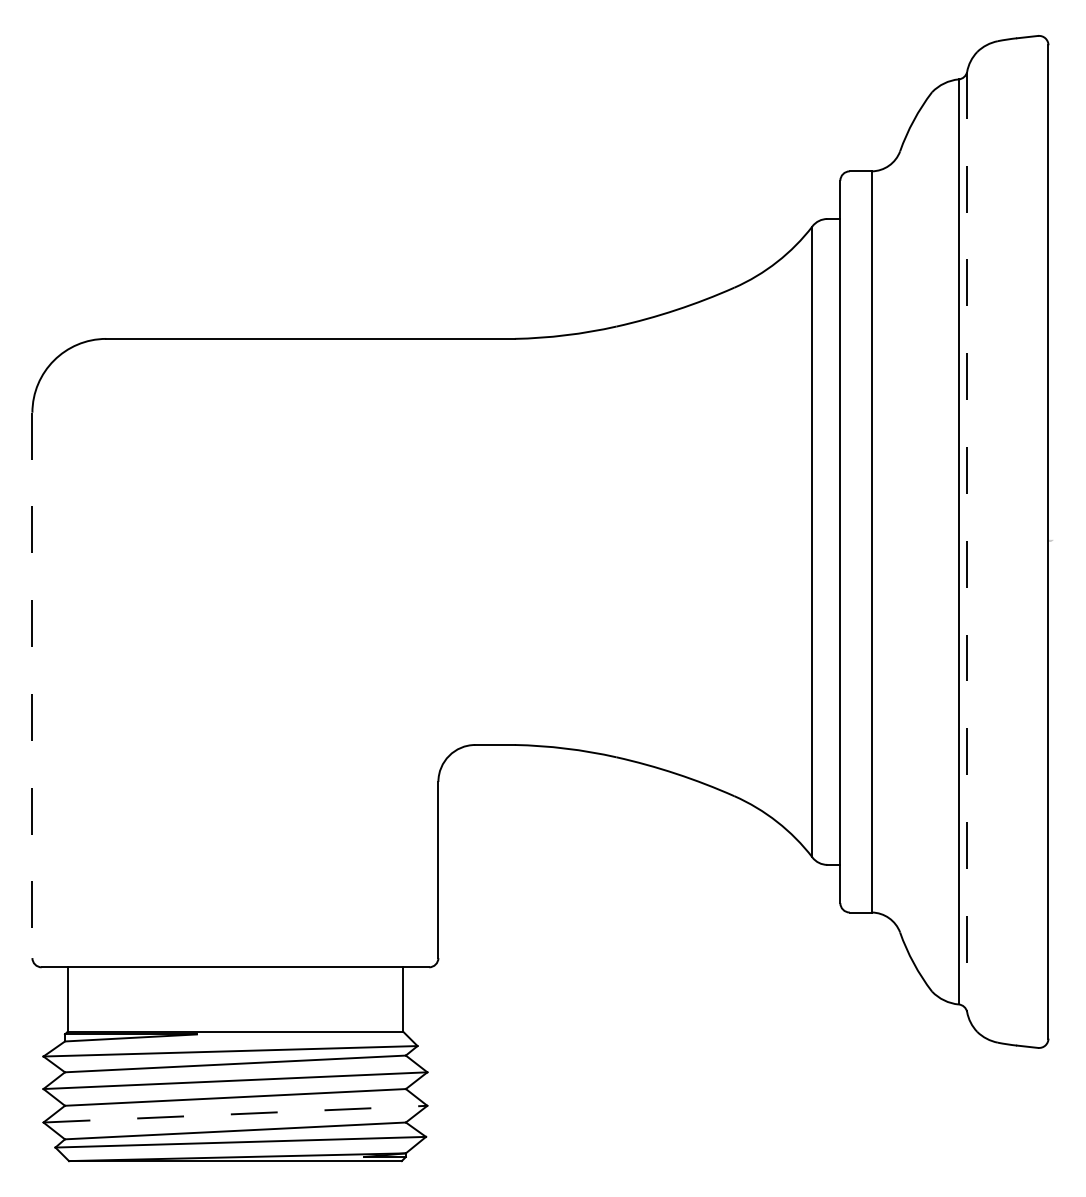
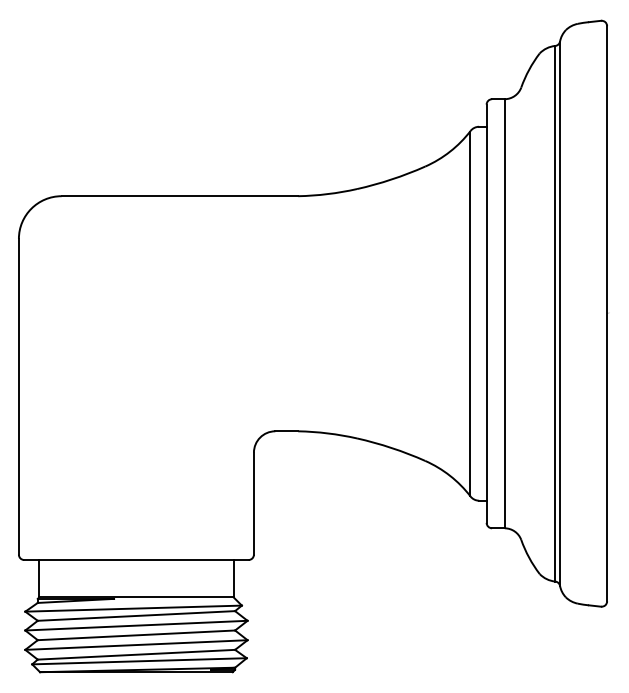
line: (967, 543) -> (560, 314), dashed -> solid
line: (31, 684) -> (18, 396), dashed -> solid
line: (235, 1114) -> (136, 645), dashed -> solid

